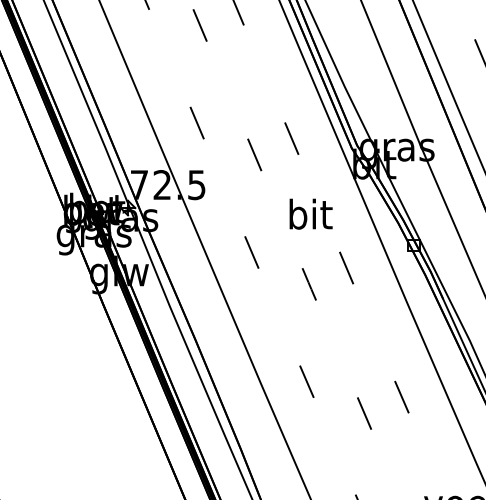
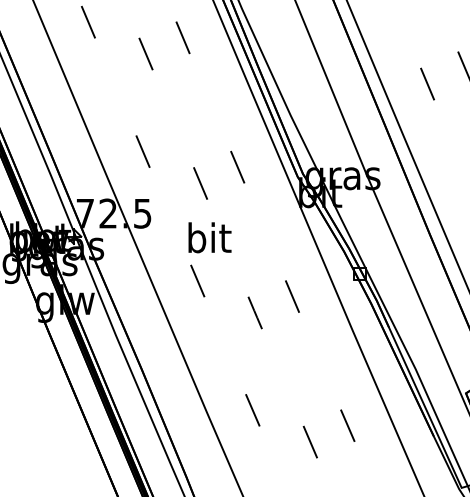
text: (310, 213) -> (209, 237), moved

